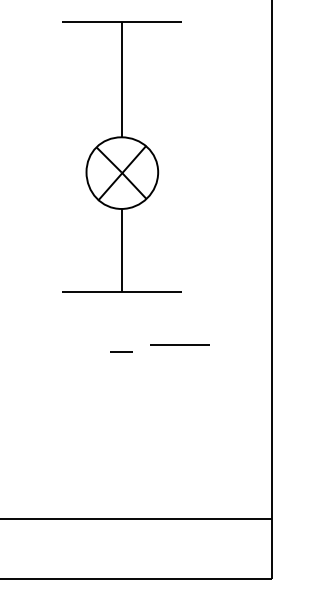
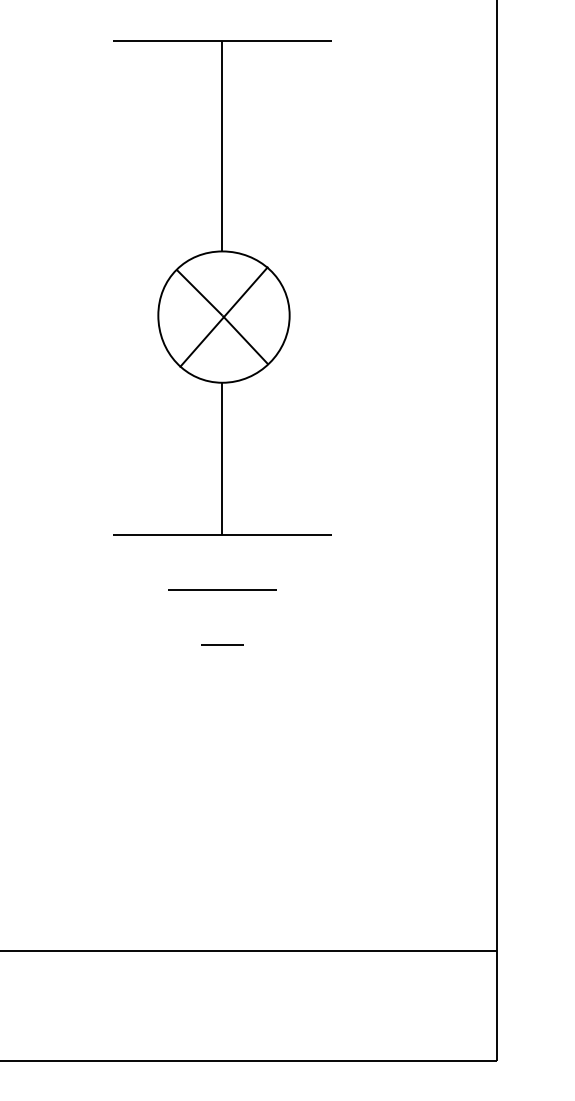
line: (179, 344) -> (222, 588), moved

